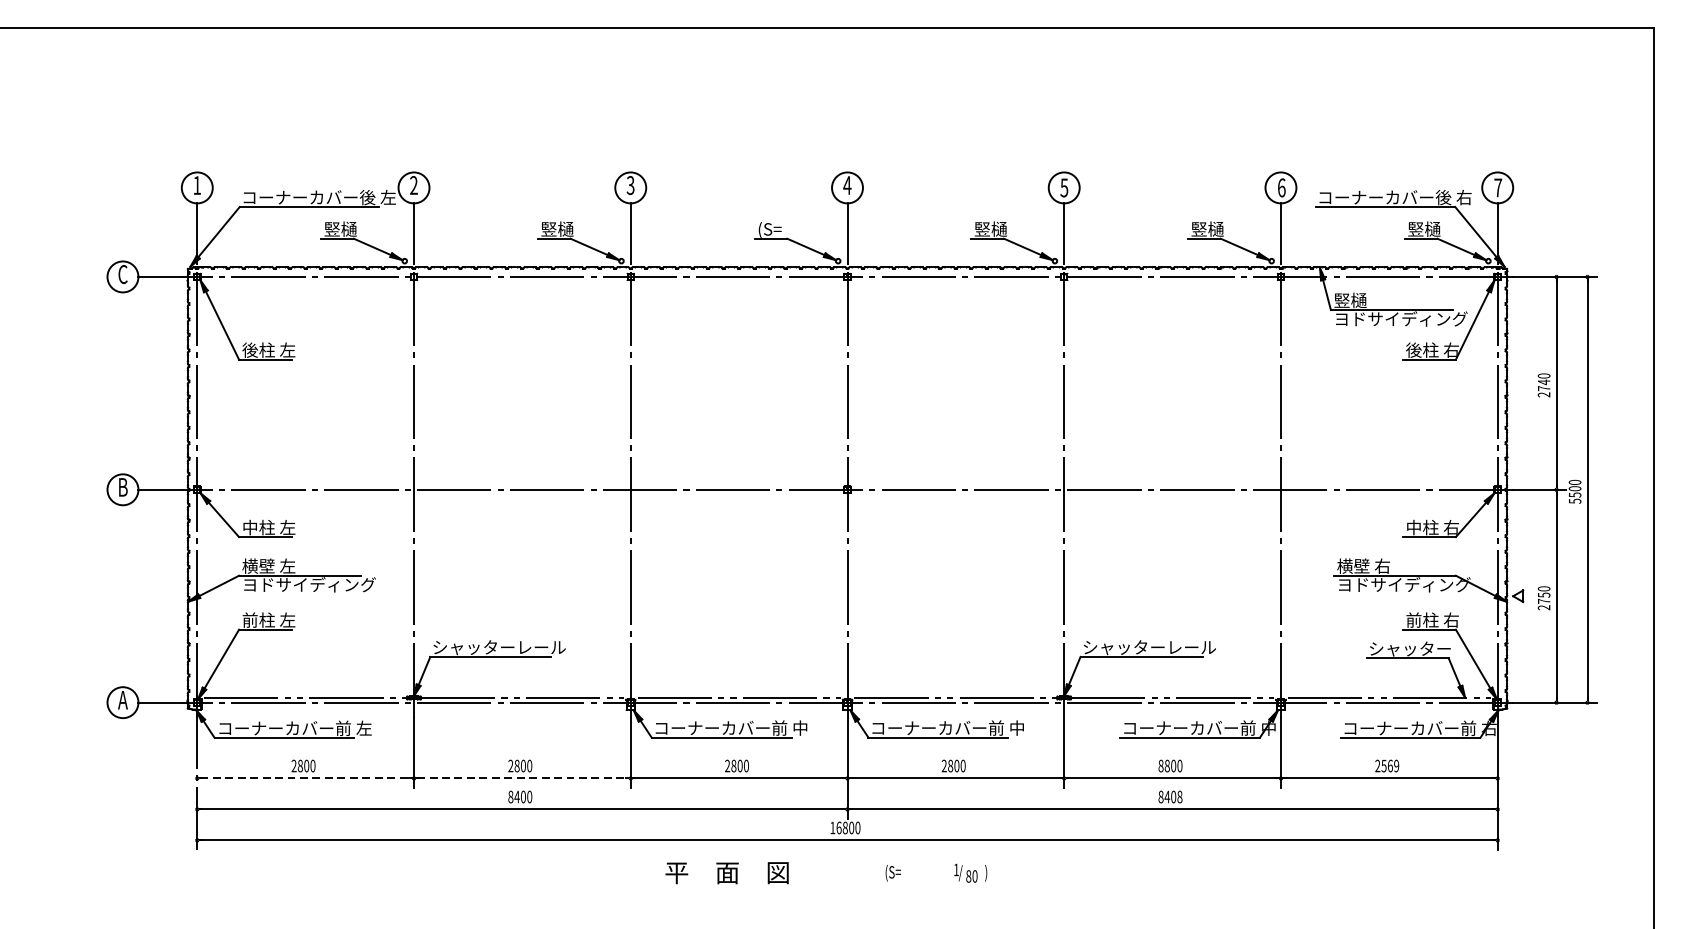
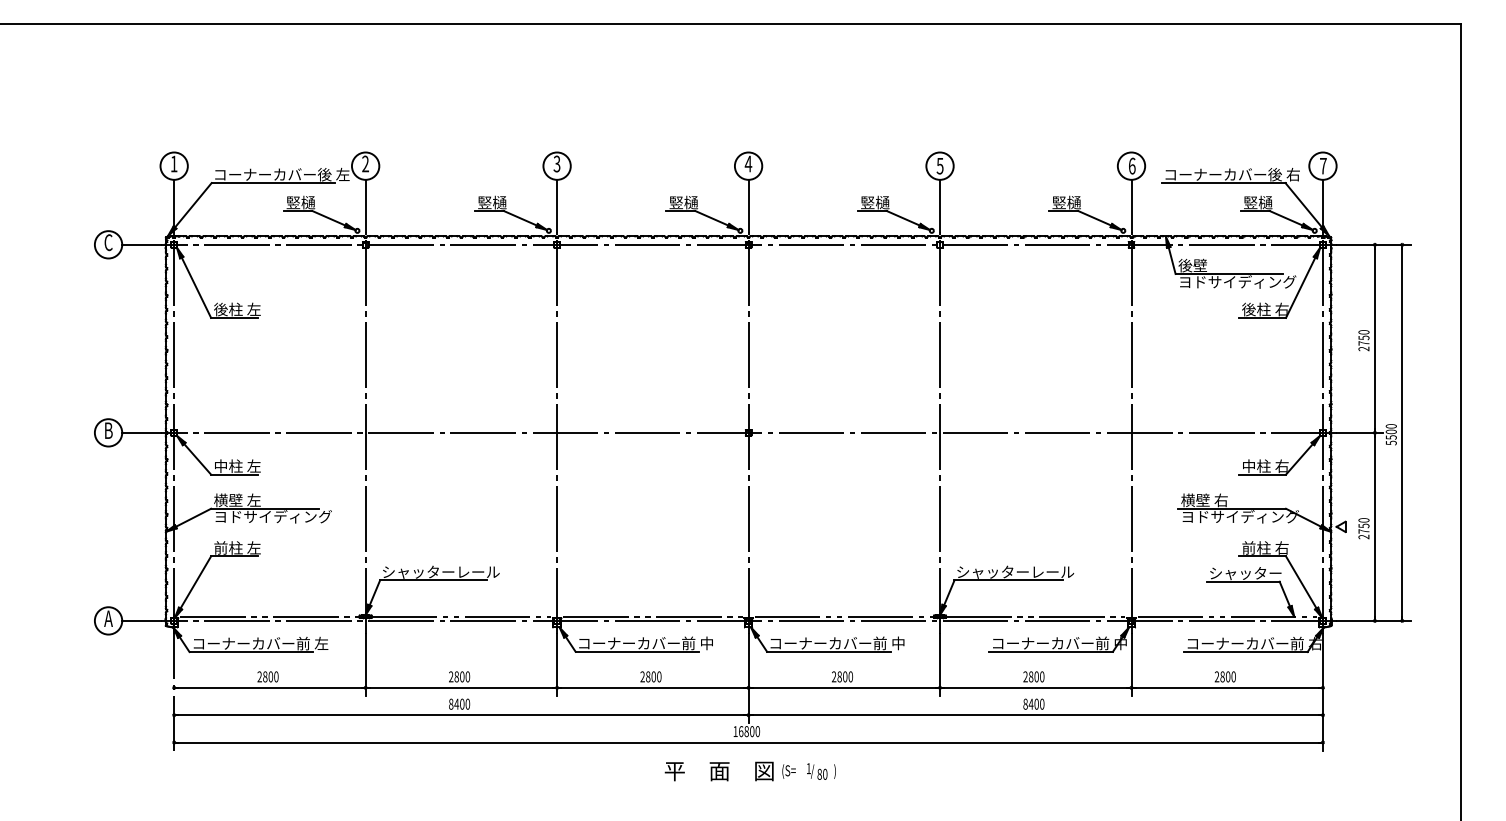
text: (773, 229) -> (683, 202), (S= -> 竪樋
text: (1350, 300) -> (1192, 265), 竪樋 -> 後壁
text: (1543, 381) -> (1363, 337), 2740 -> 2750
text: (1160, 765) -> (1025, 676), 8800 -> 2800
text: (1389, 765) -> (1227, 676), 2569 -> 2800
line: (305, 778) -> (269, 687), dashed -> solid
line: (522, 778) -> (461, 687), dashed -> solid
text: (1180, 797) -> (1042, 704), 8408 -> 8400
text: (726, 873) -> (718, 771), moved
text: (970, 873) -> (821, 771), moved

